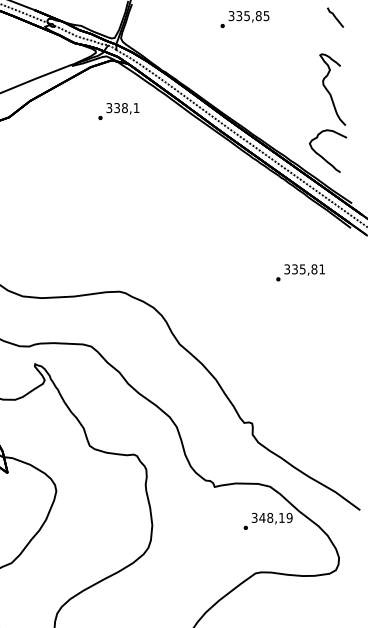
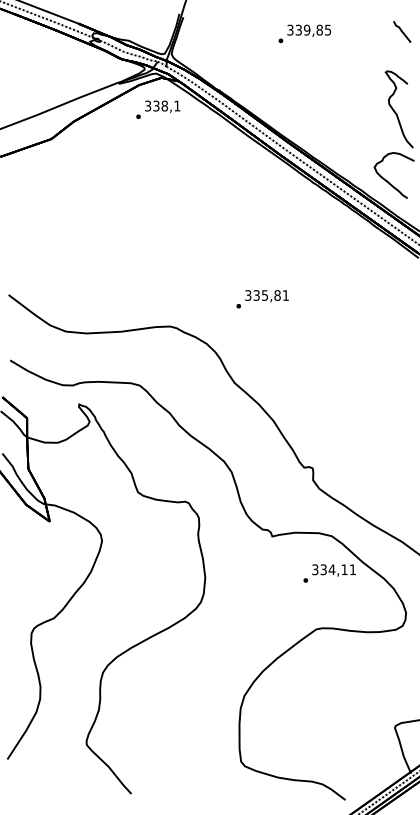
text: (246, 15) -> (306, 29), 335,85 -> 339,85
text: (119, 111) -> (158, 109), moved
text: (300, 273) -> (262, 299), moved
text: (276, 517) -> (338, 569), 348,19 -> 334,11

